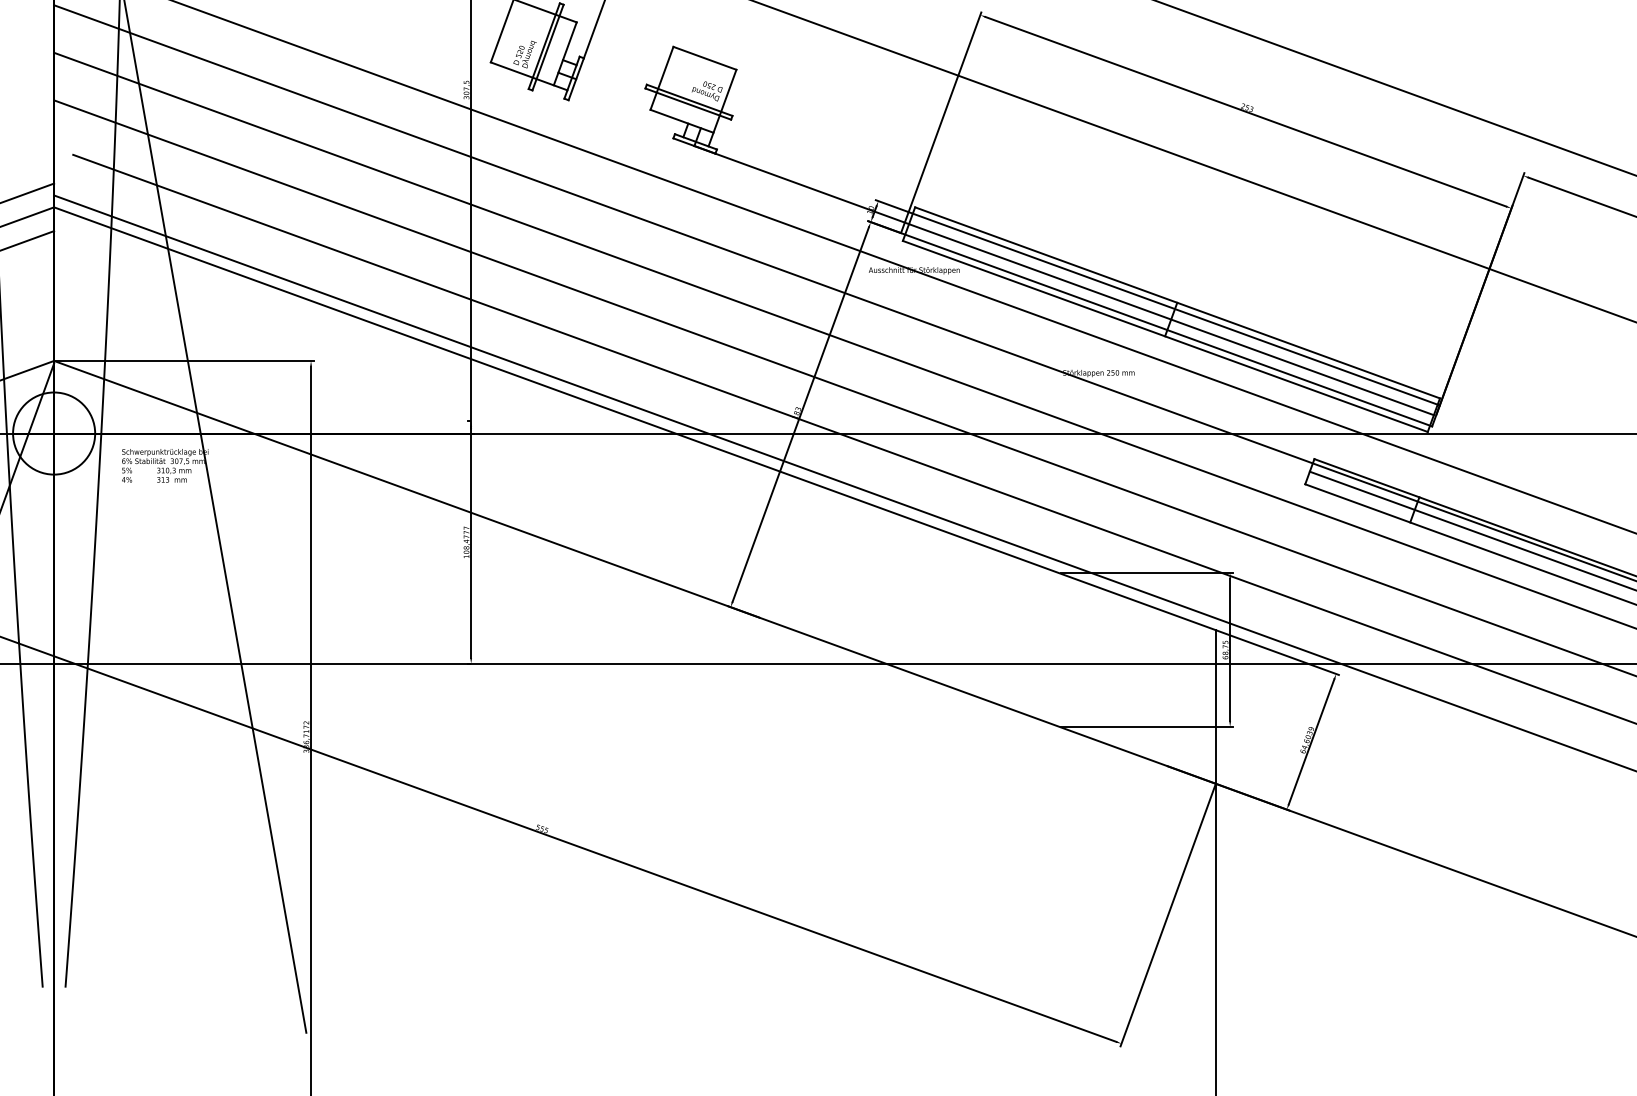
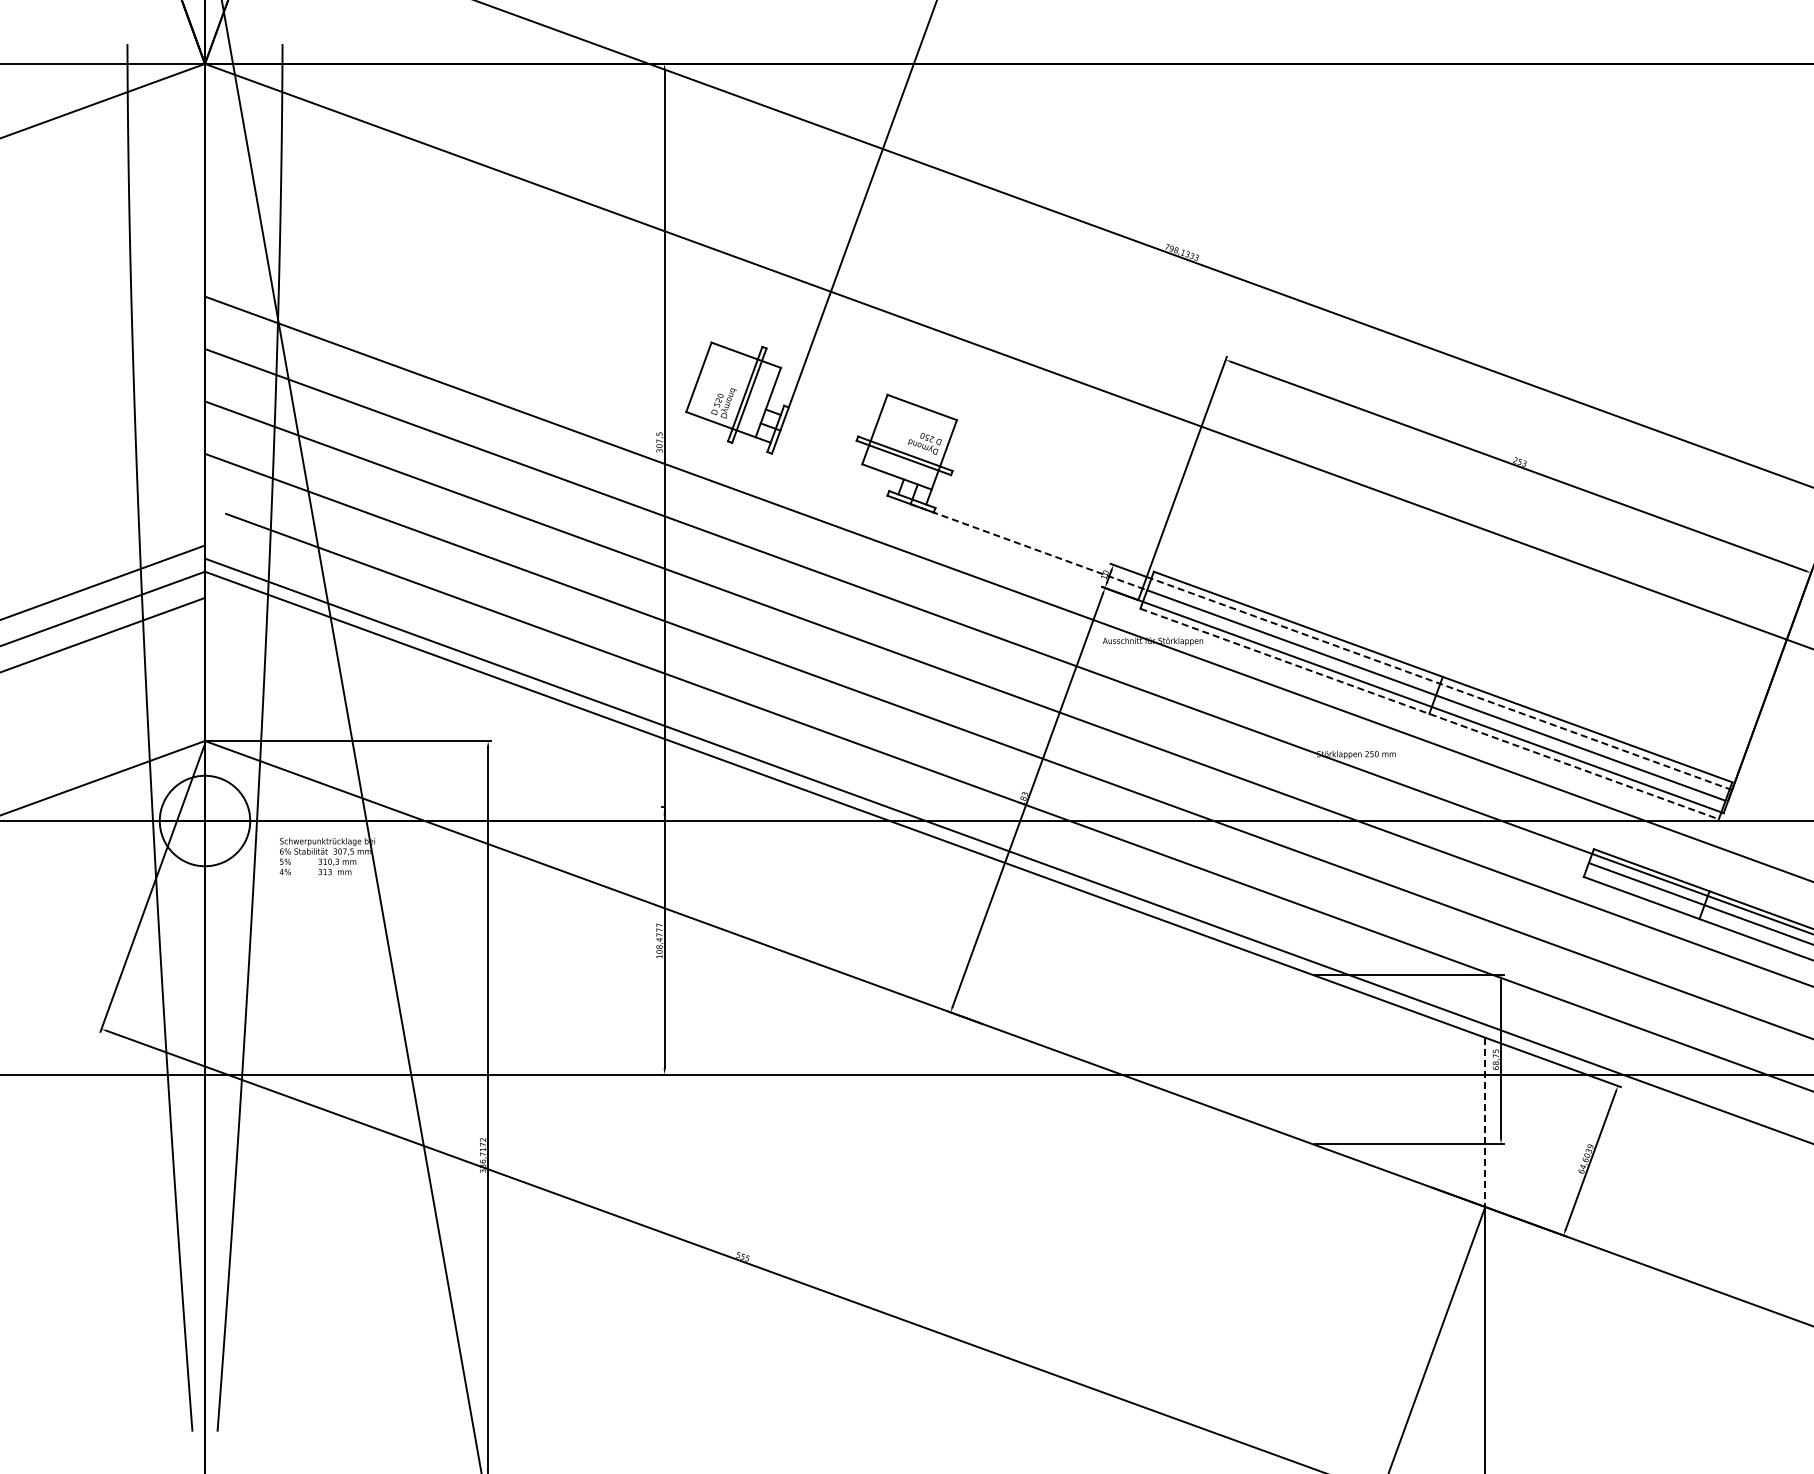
line: (801, 185) -> (1028, 547), solid -> dashed
line: (1174, 308) -> (1439, 683), solid -> dashed
line: (1165, 336) -> (1429, 714), solid -> dashed
line: (1216, 707) -> (1485, 1122), solid -> dashed

